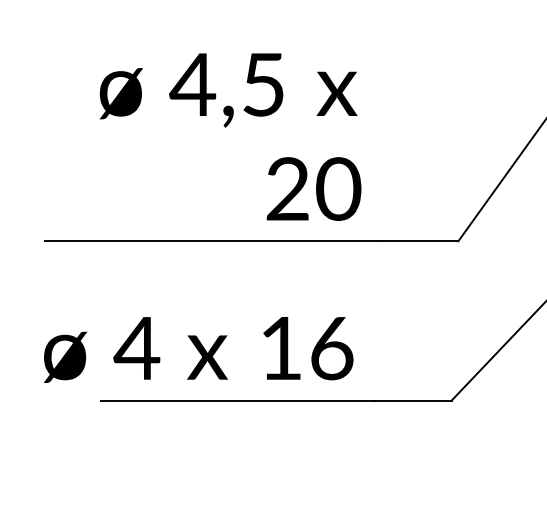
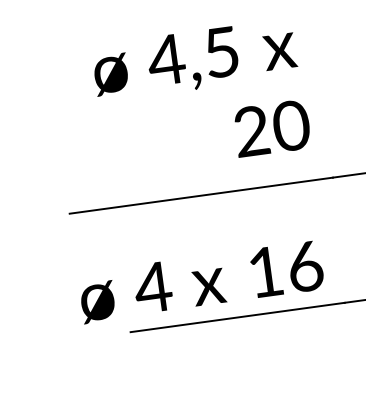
text: (230, 136) -> (201, 96), moved

